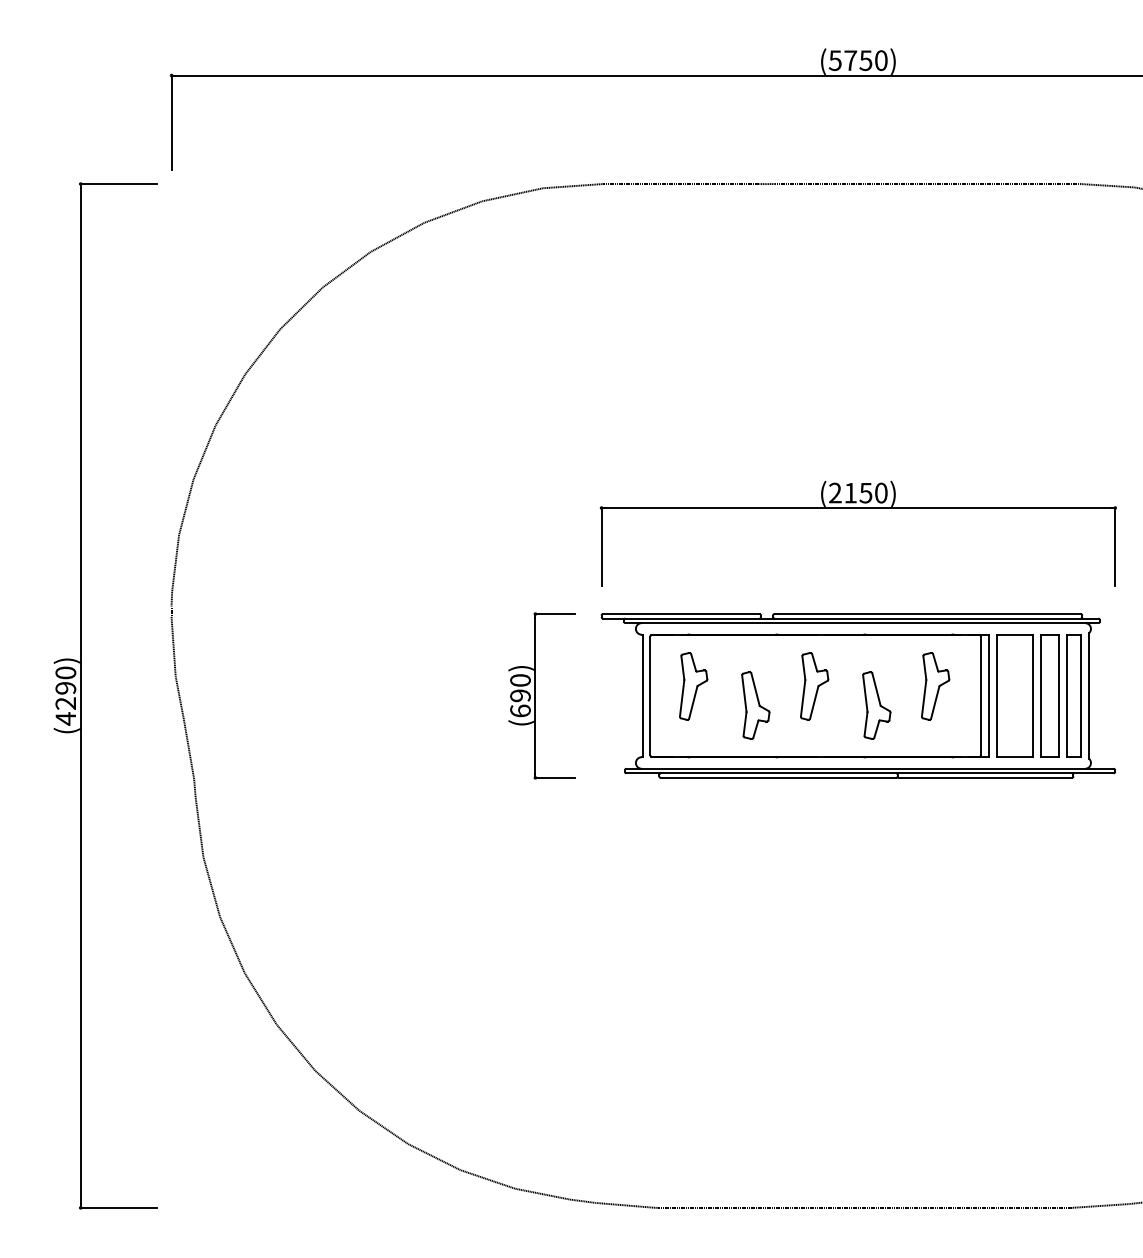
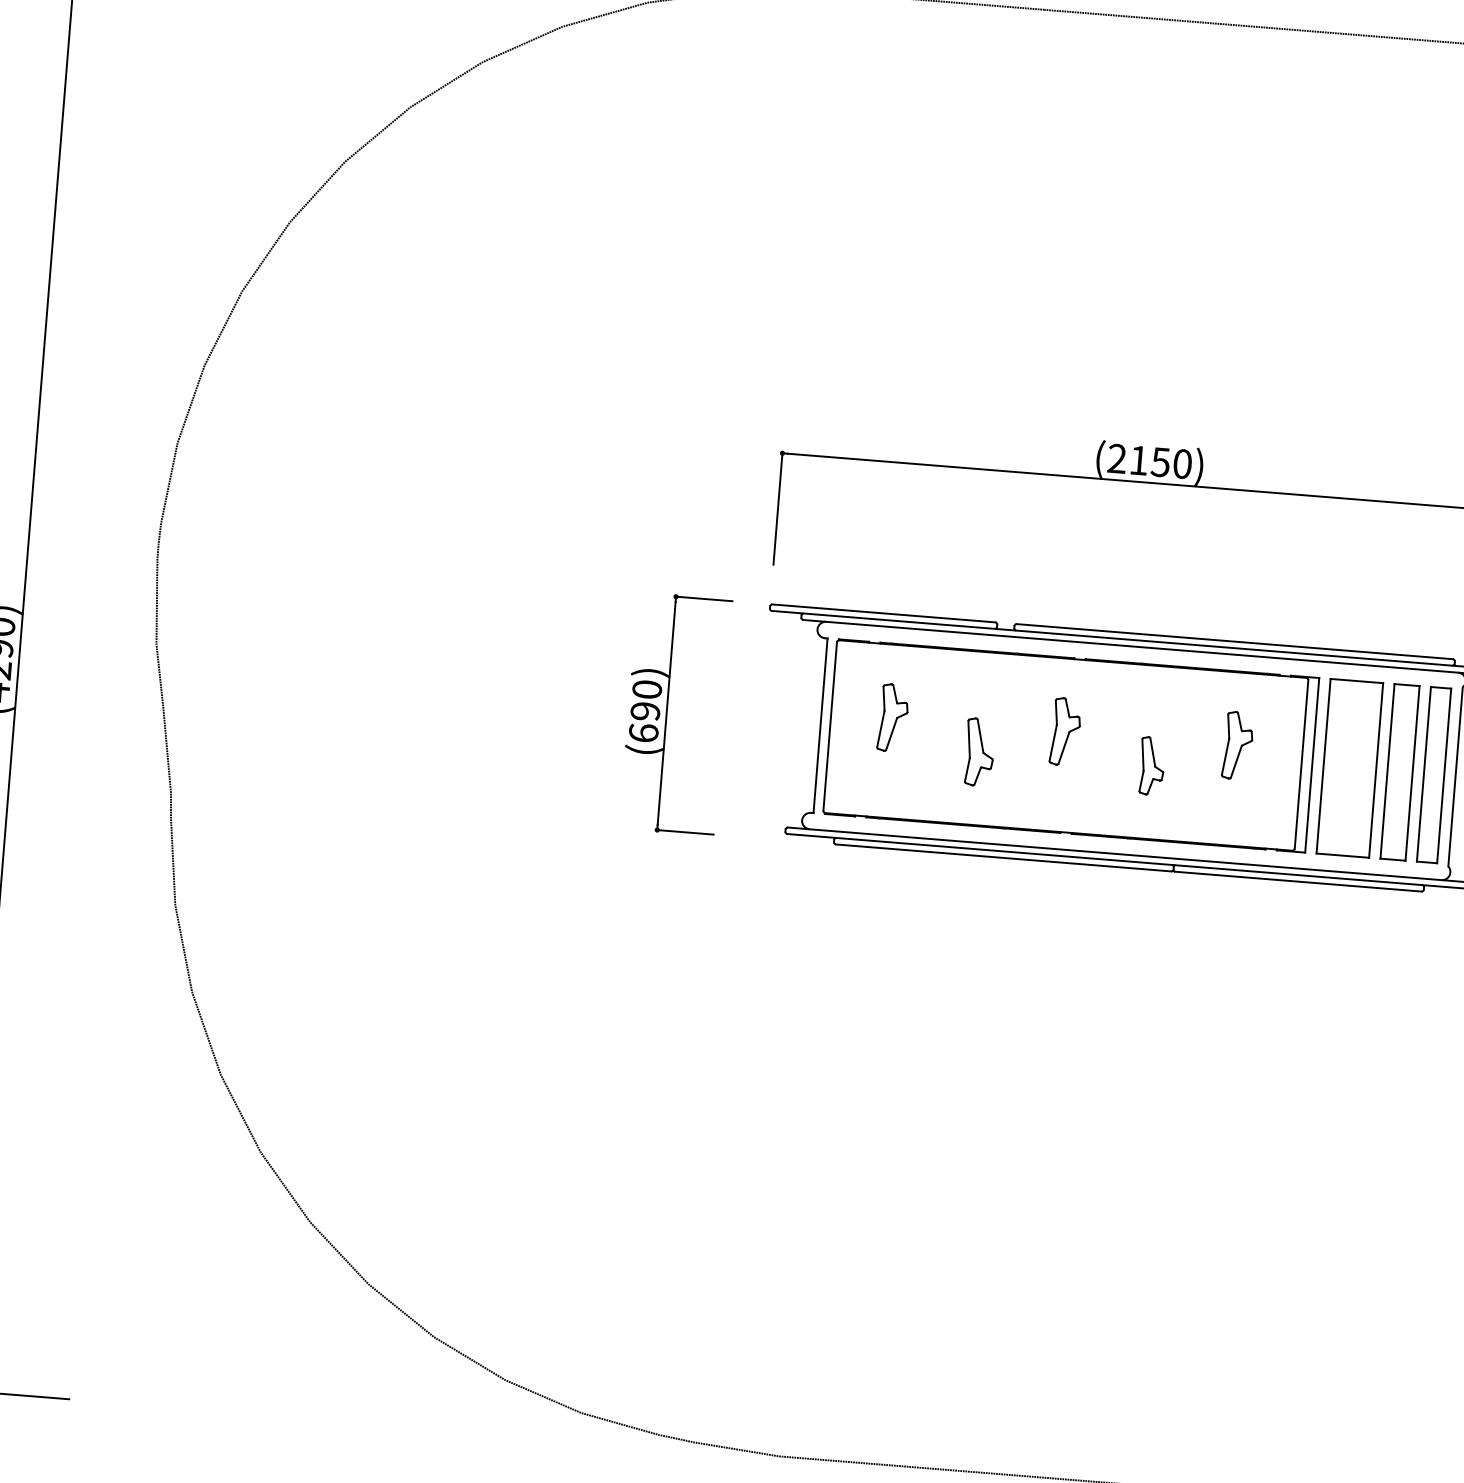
part: (693, 686) -> (892, 718), size x0.7
part: (814, 686) -> (1065, 731), size x0.7
part: (935, 686) -> (1237, 745), size x0.7
part: (755, 705) -> (979, 752), size x0.7
part: (876, 705) -> (1151, 766), size x0.6

